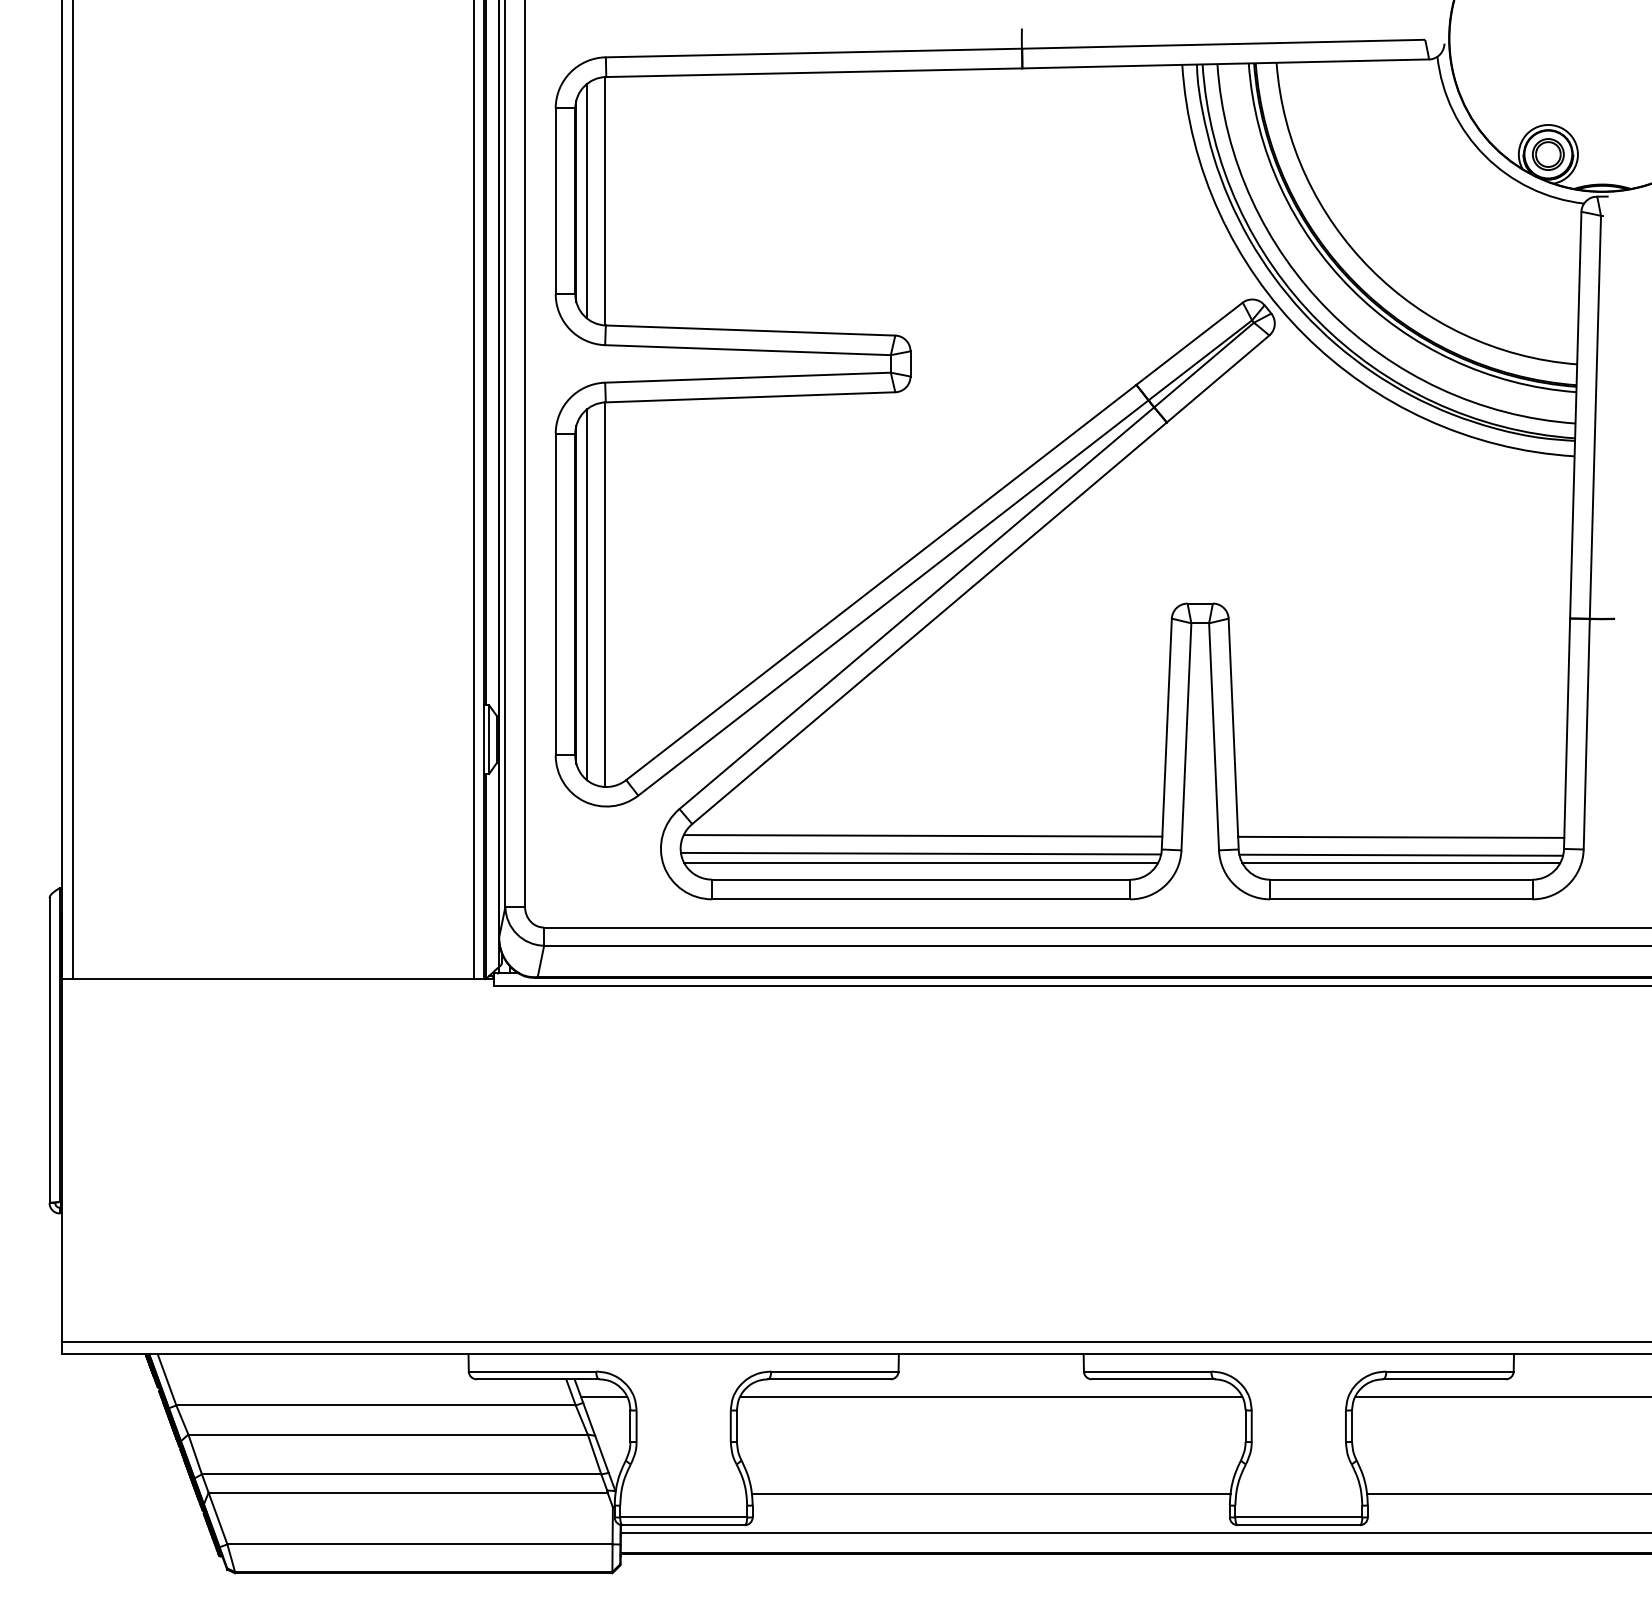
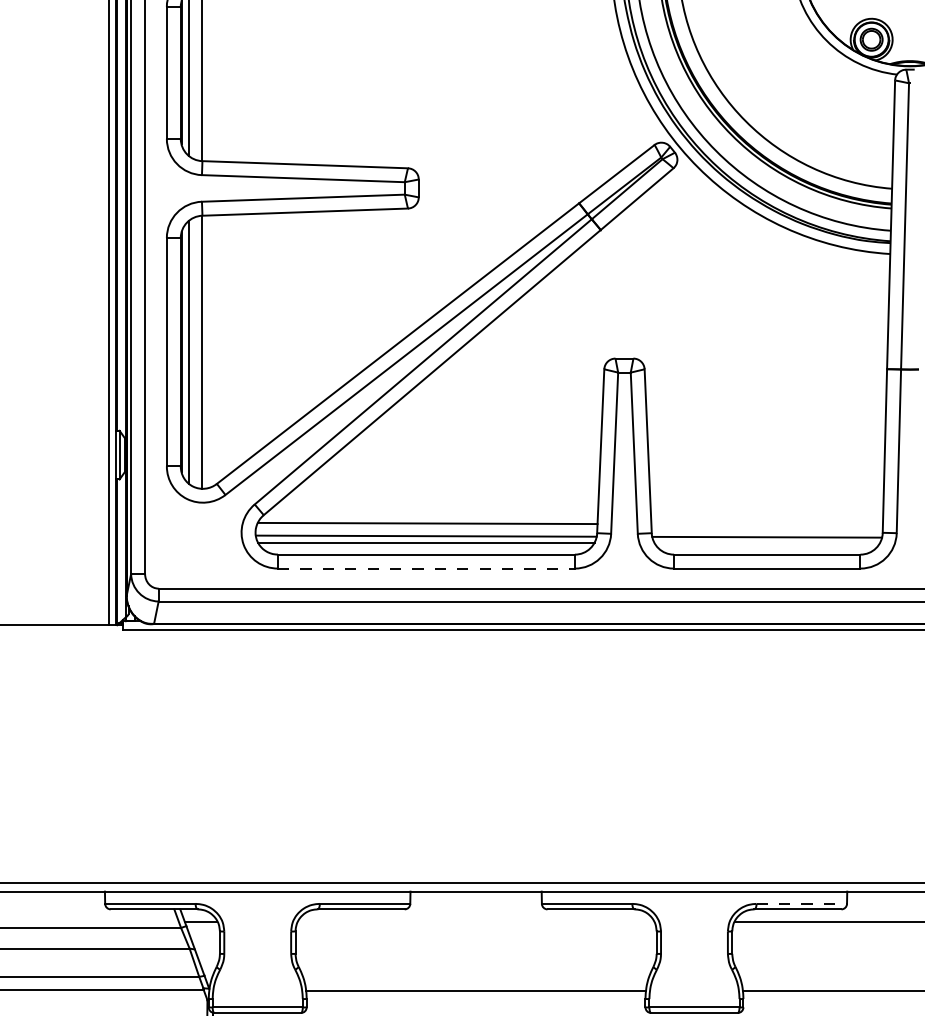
line: (1401, 836) -> (767, 523), removed
line: (1401, 863) -> (767, 543), removed
line: (921, 899) -> (426, 568), solid -> dashed
line: (1450, 1371) -> (802, 903), solid -> dashed
line: (990, 1396) -> (475, 921), removed

